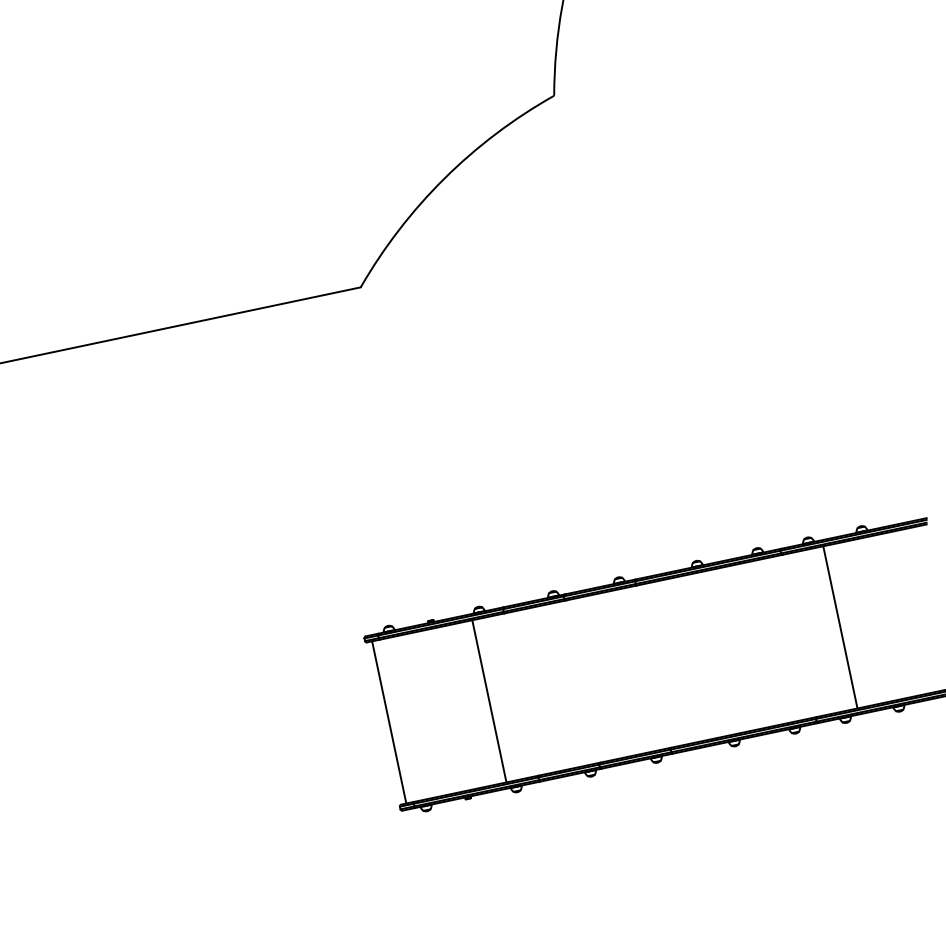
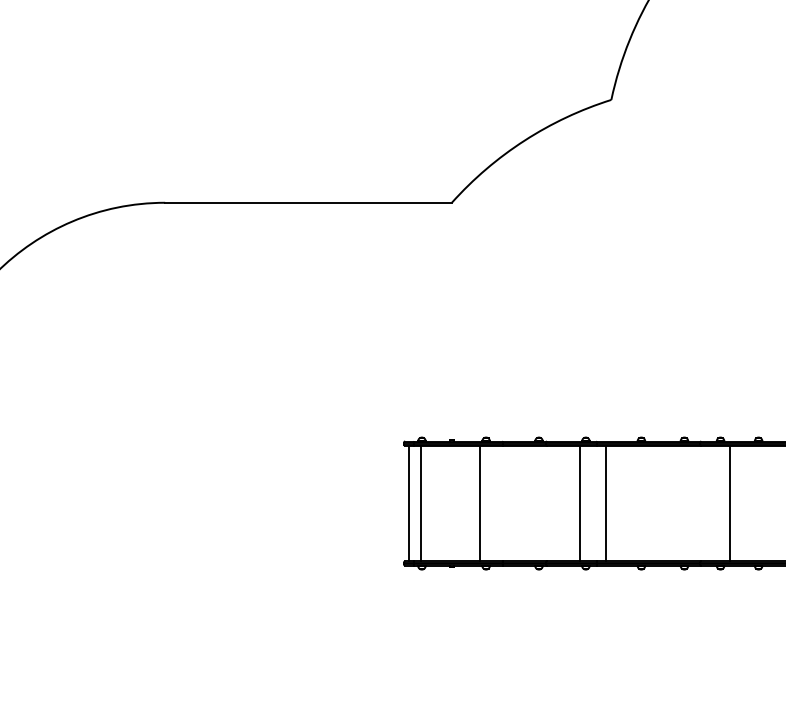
line: (666, 663) -> (606, 503), added
line: (628, 671) -> (579, 503), added
line: (405, 718) -> (420, 503), added

